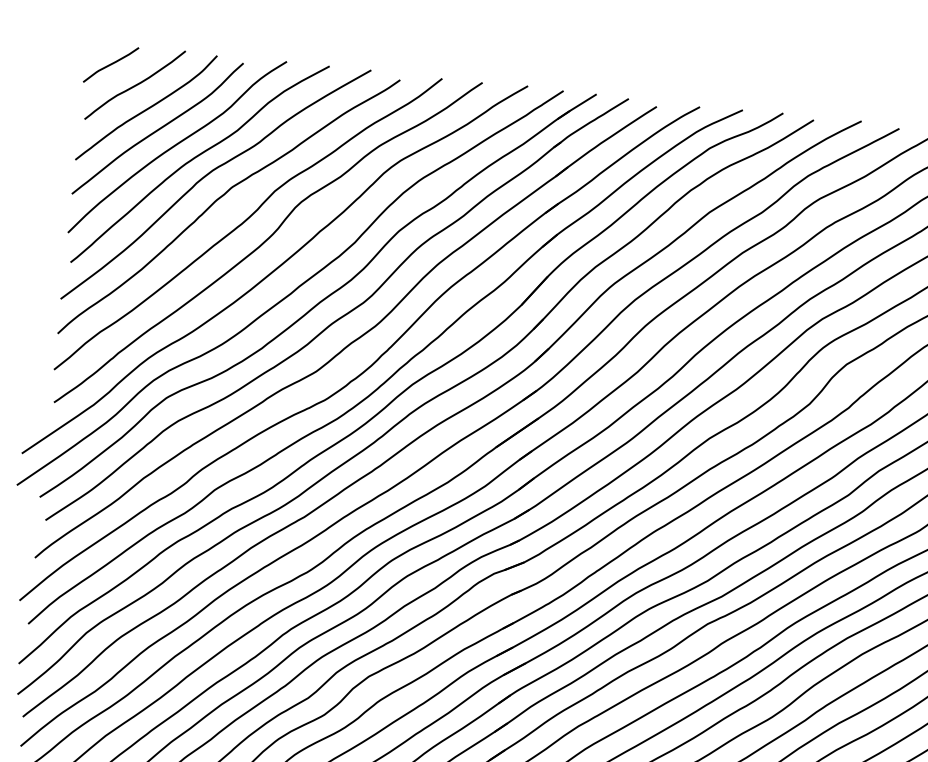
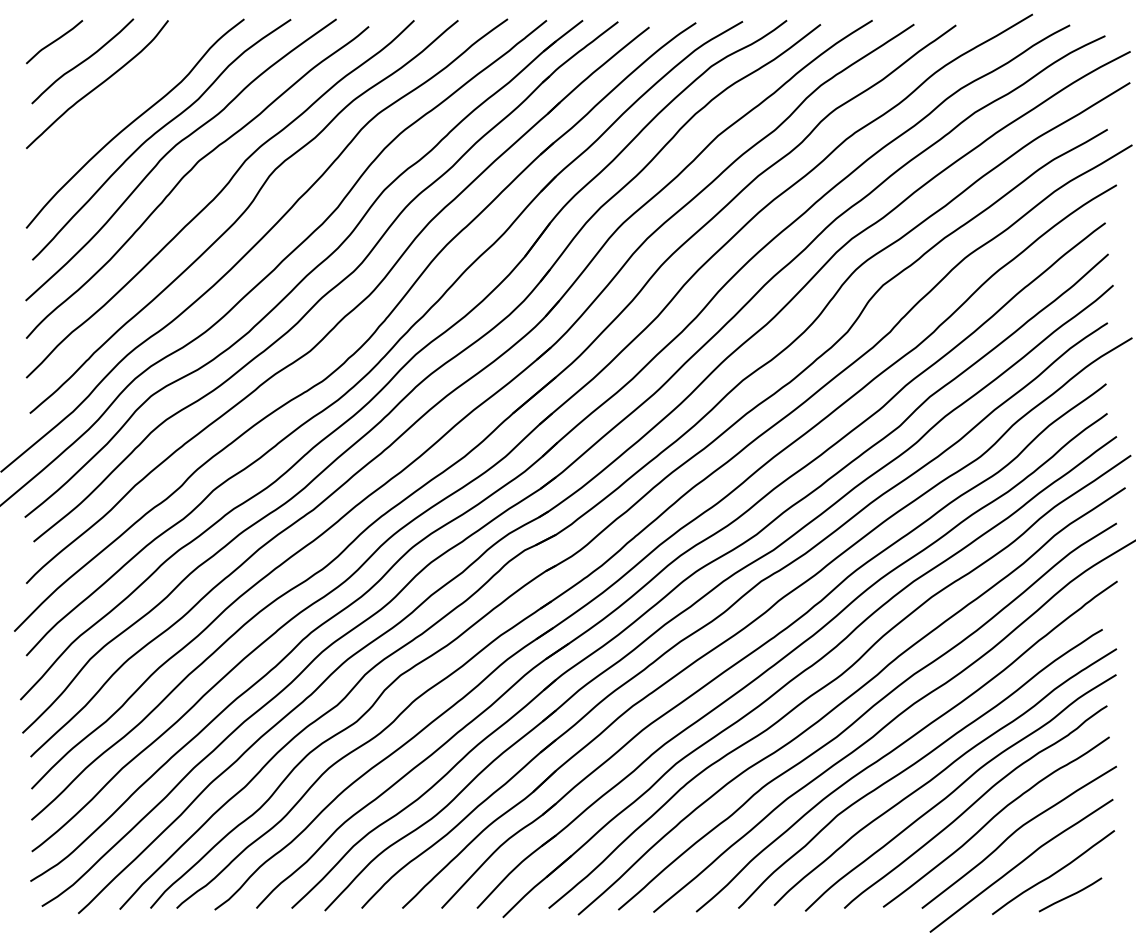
curve: (157, 129) -> (111, 106), removed

